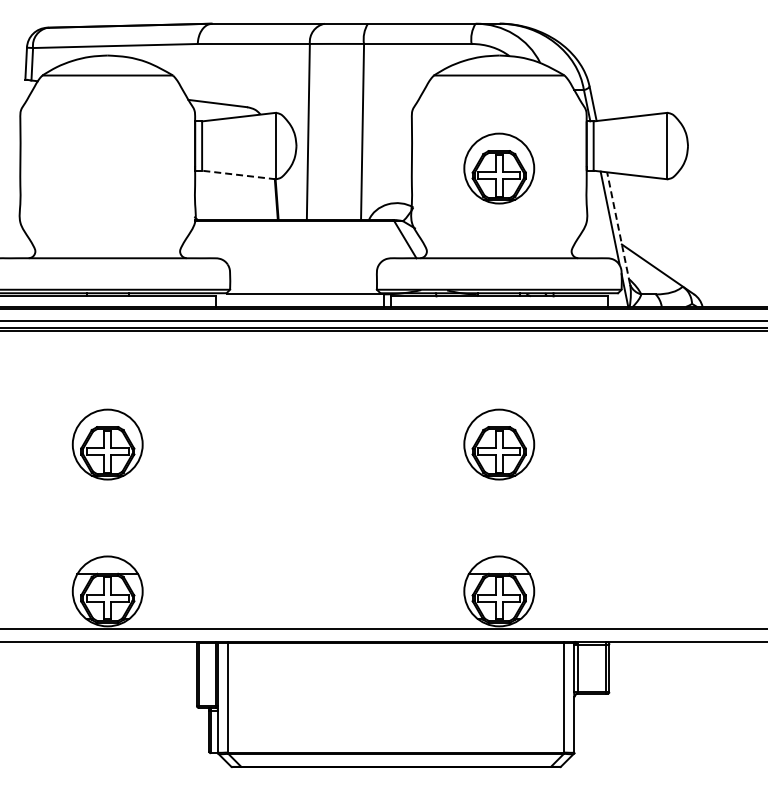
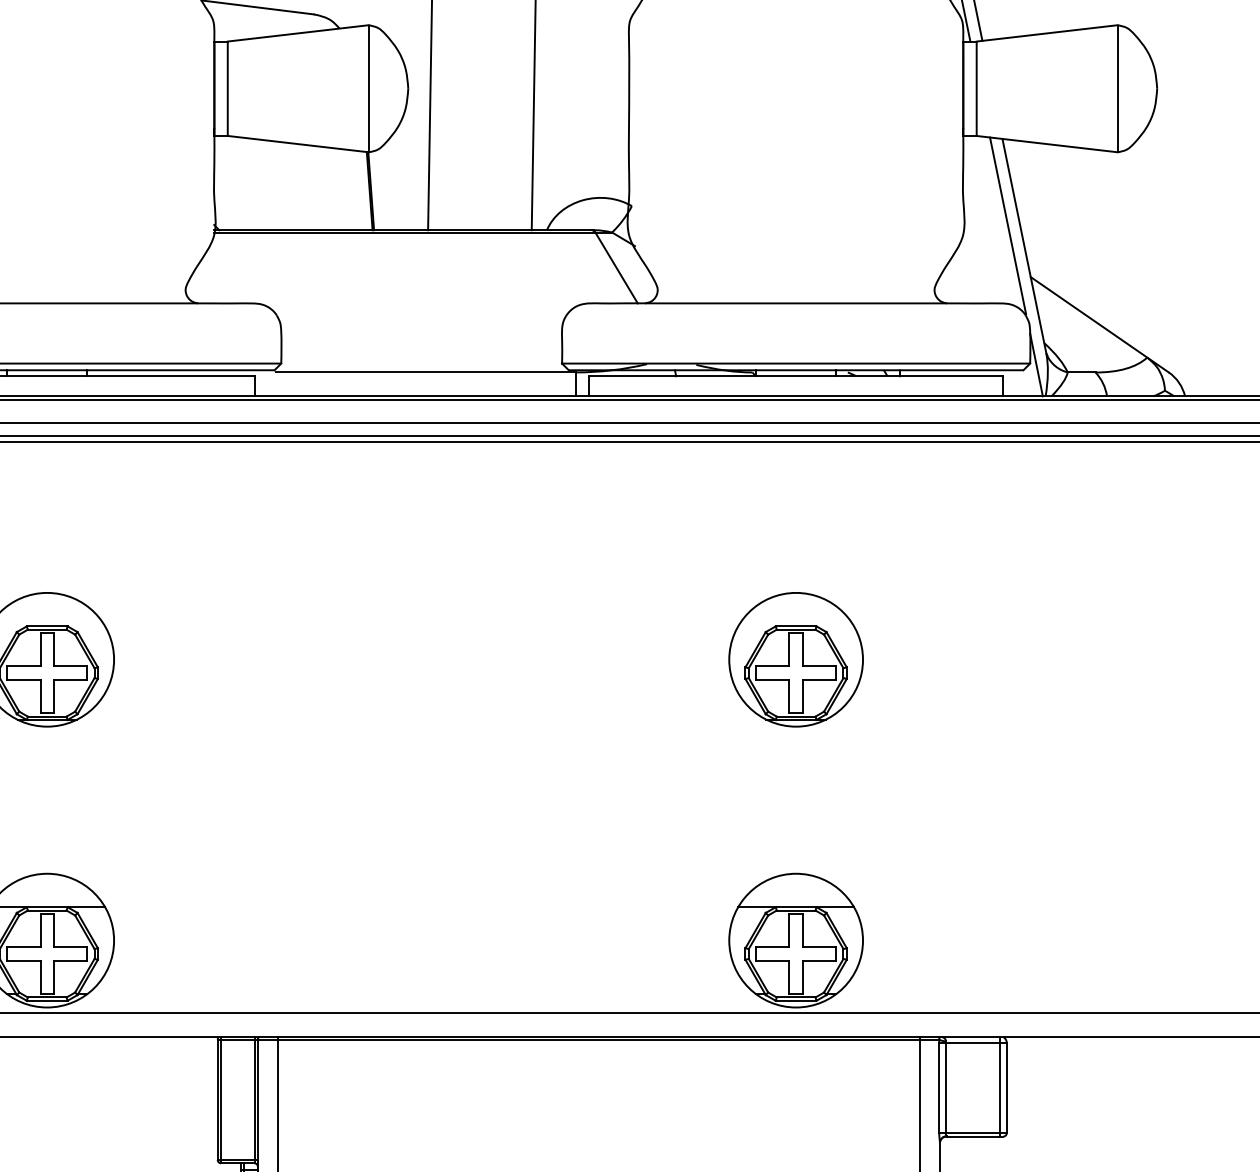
part: (499, 168) -> (796, 131), removed
line: (238, 174) -> (297, 143), dashed -> solid
line: (618, 227) -> (1024, 244), dashed -> solid

